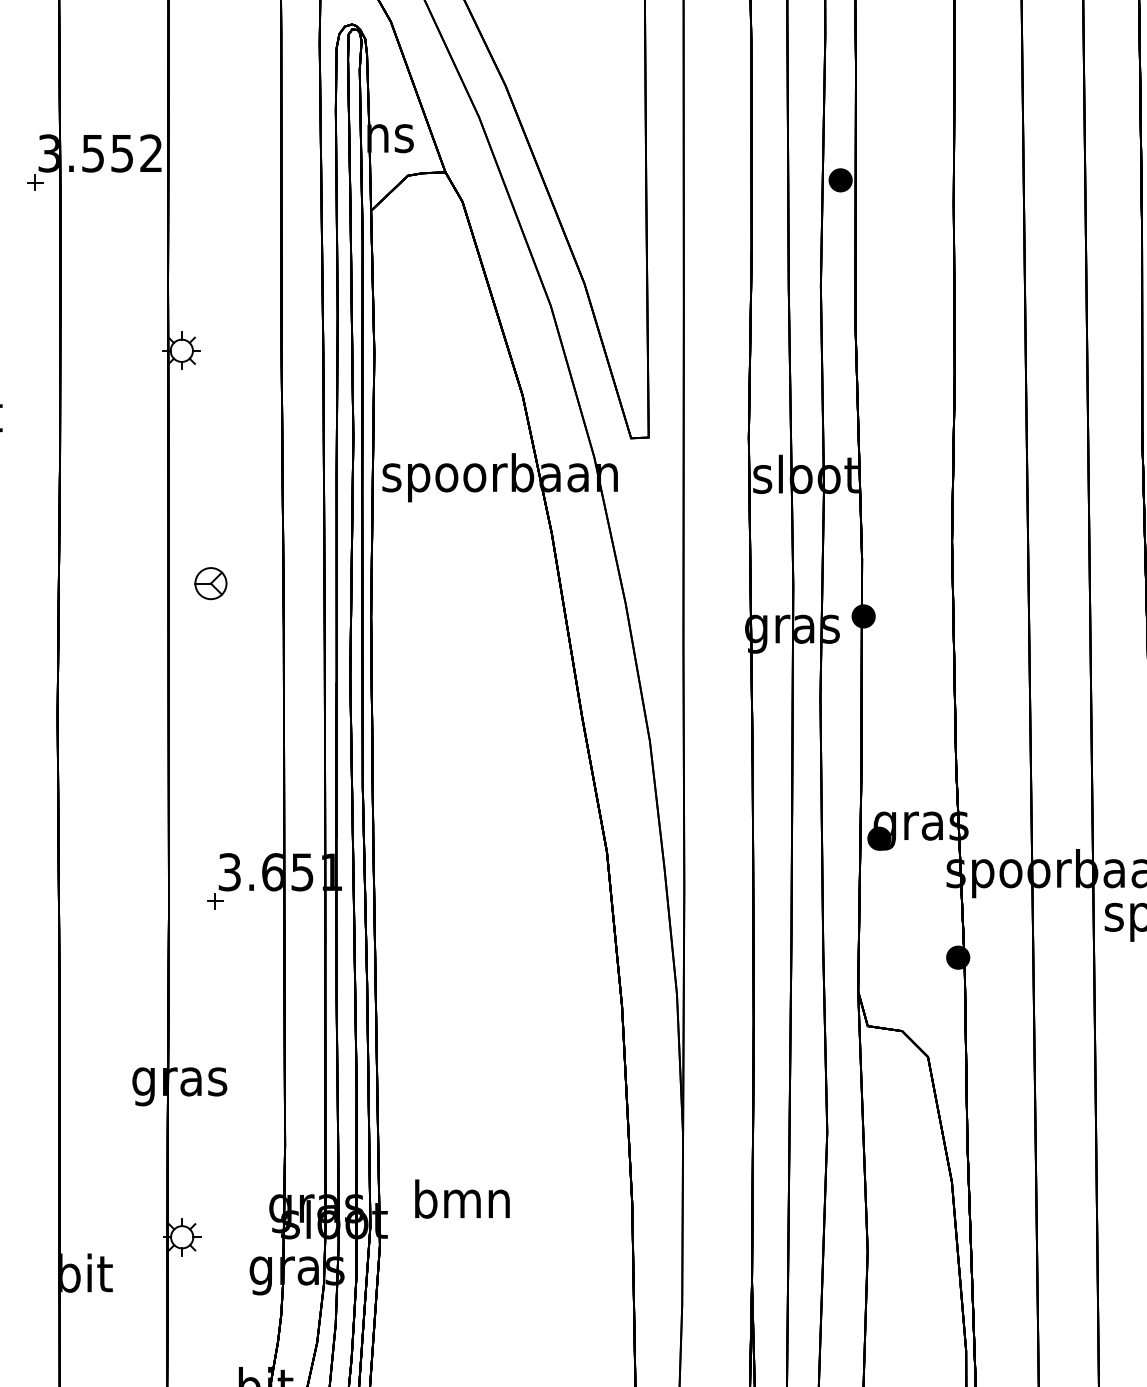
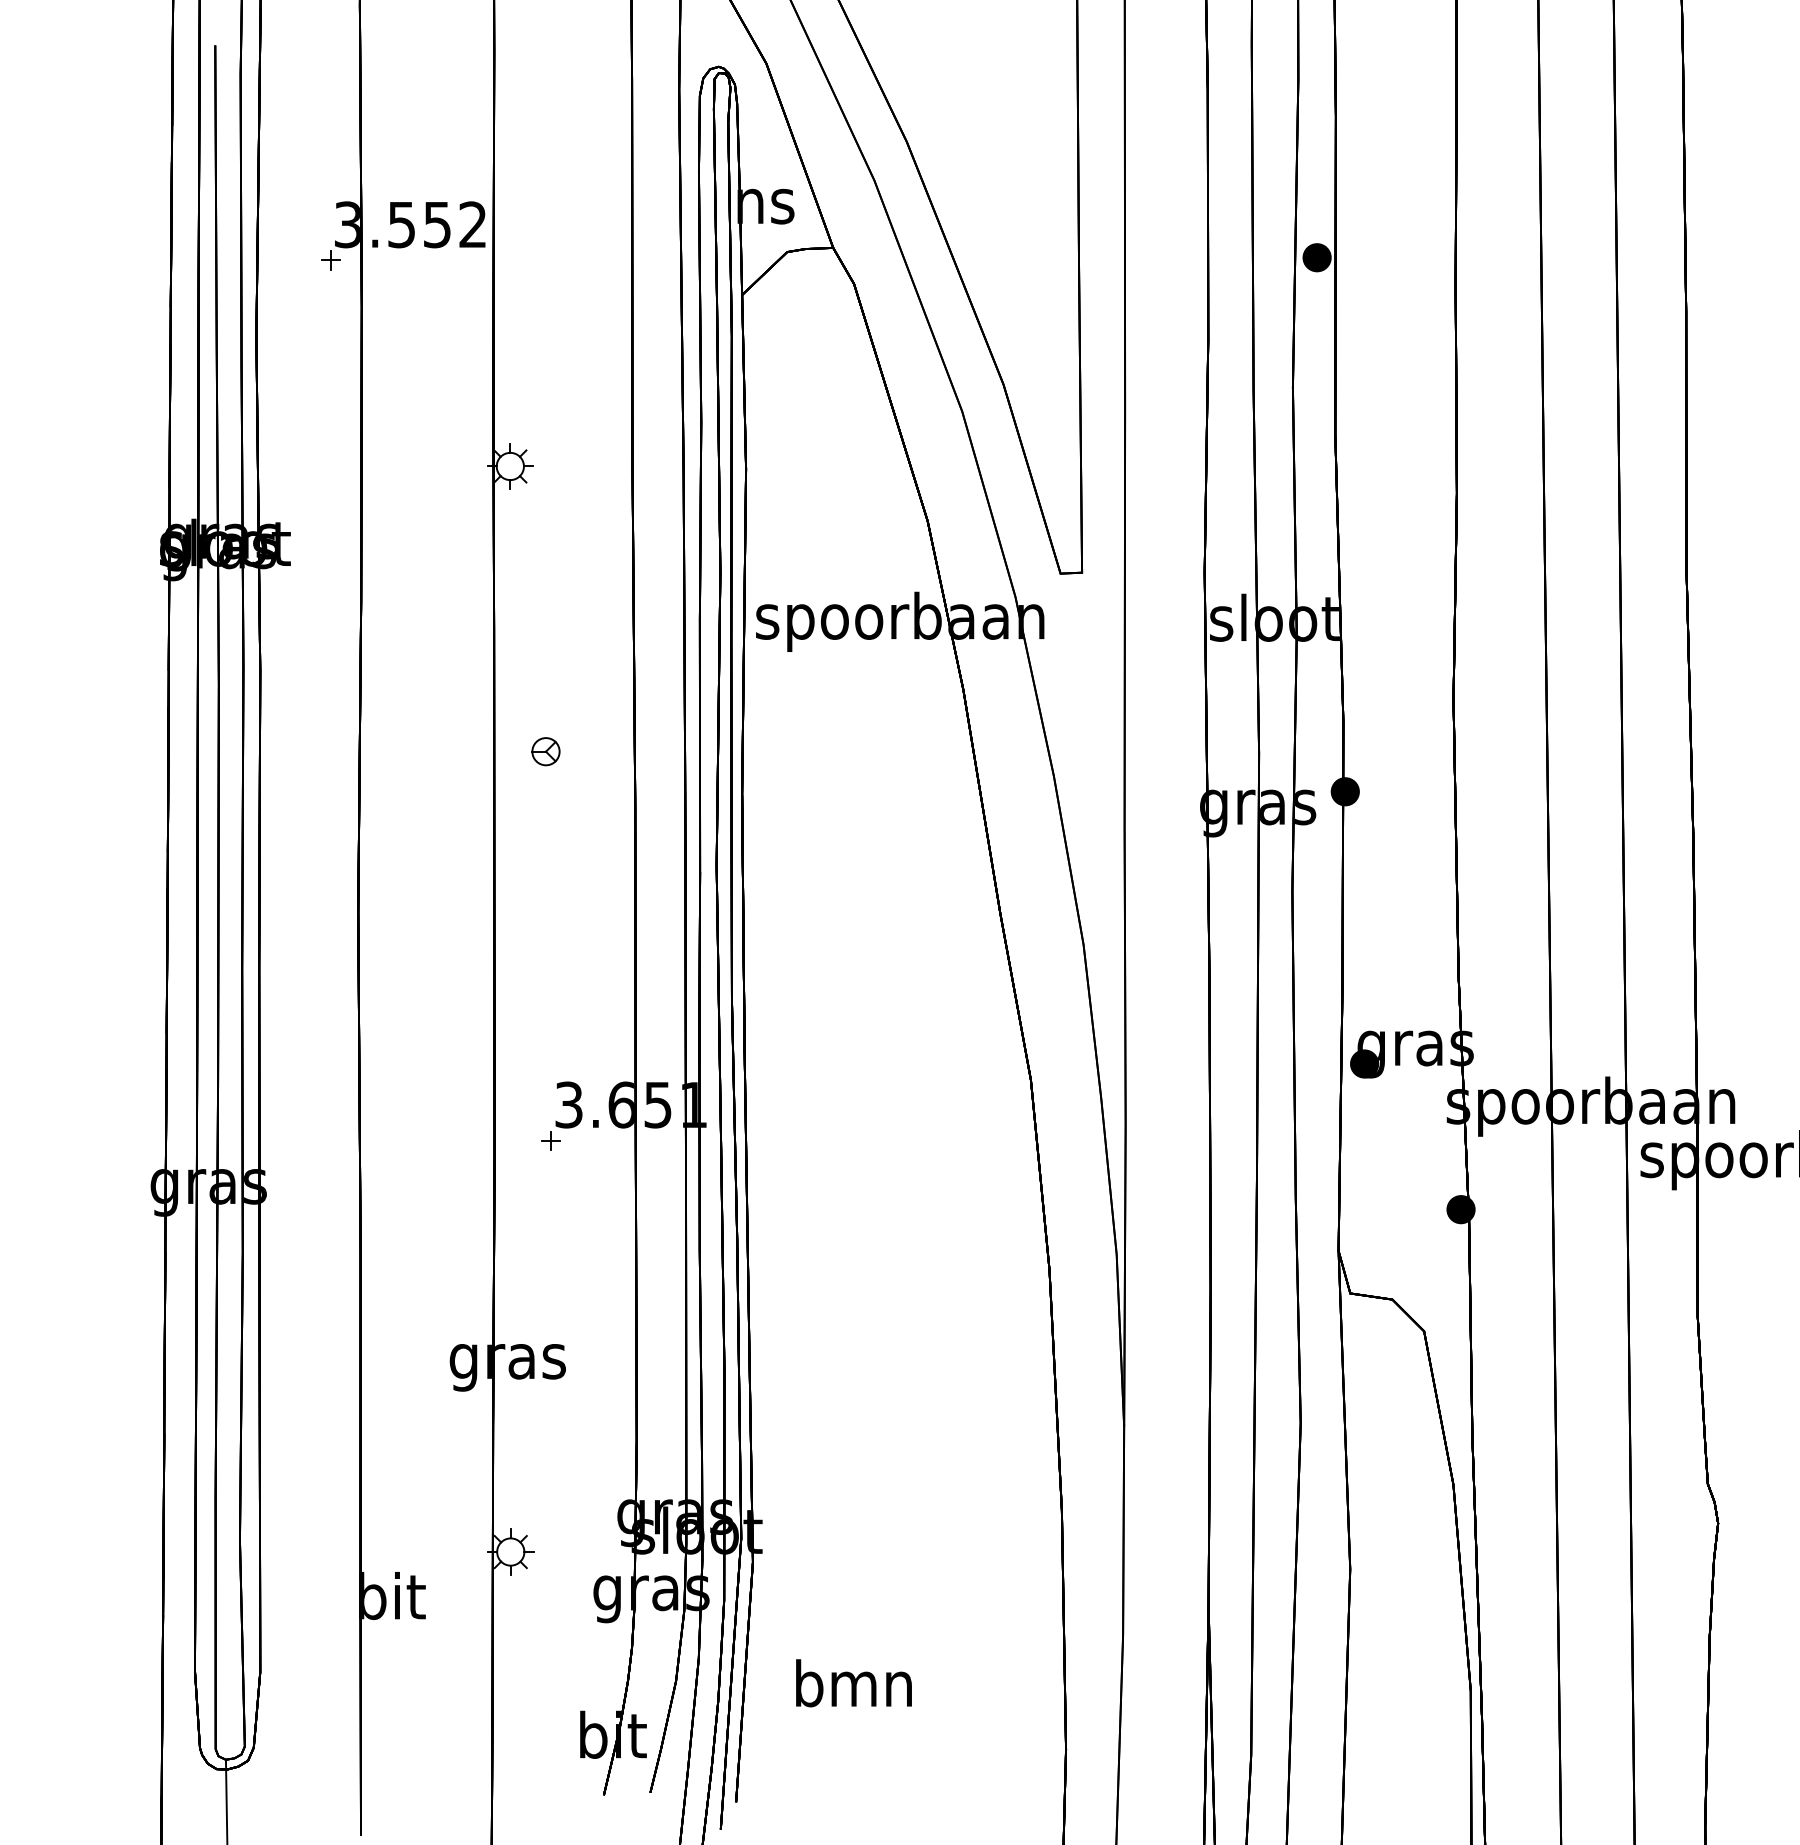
part: (210, 583) -> (545, 751), size x0.71
text: (462, 1199) -> (853, 1683), moved

